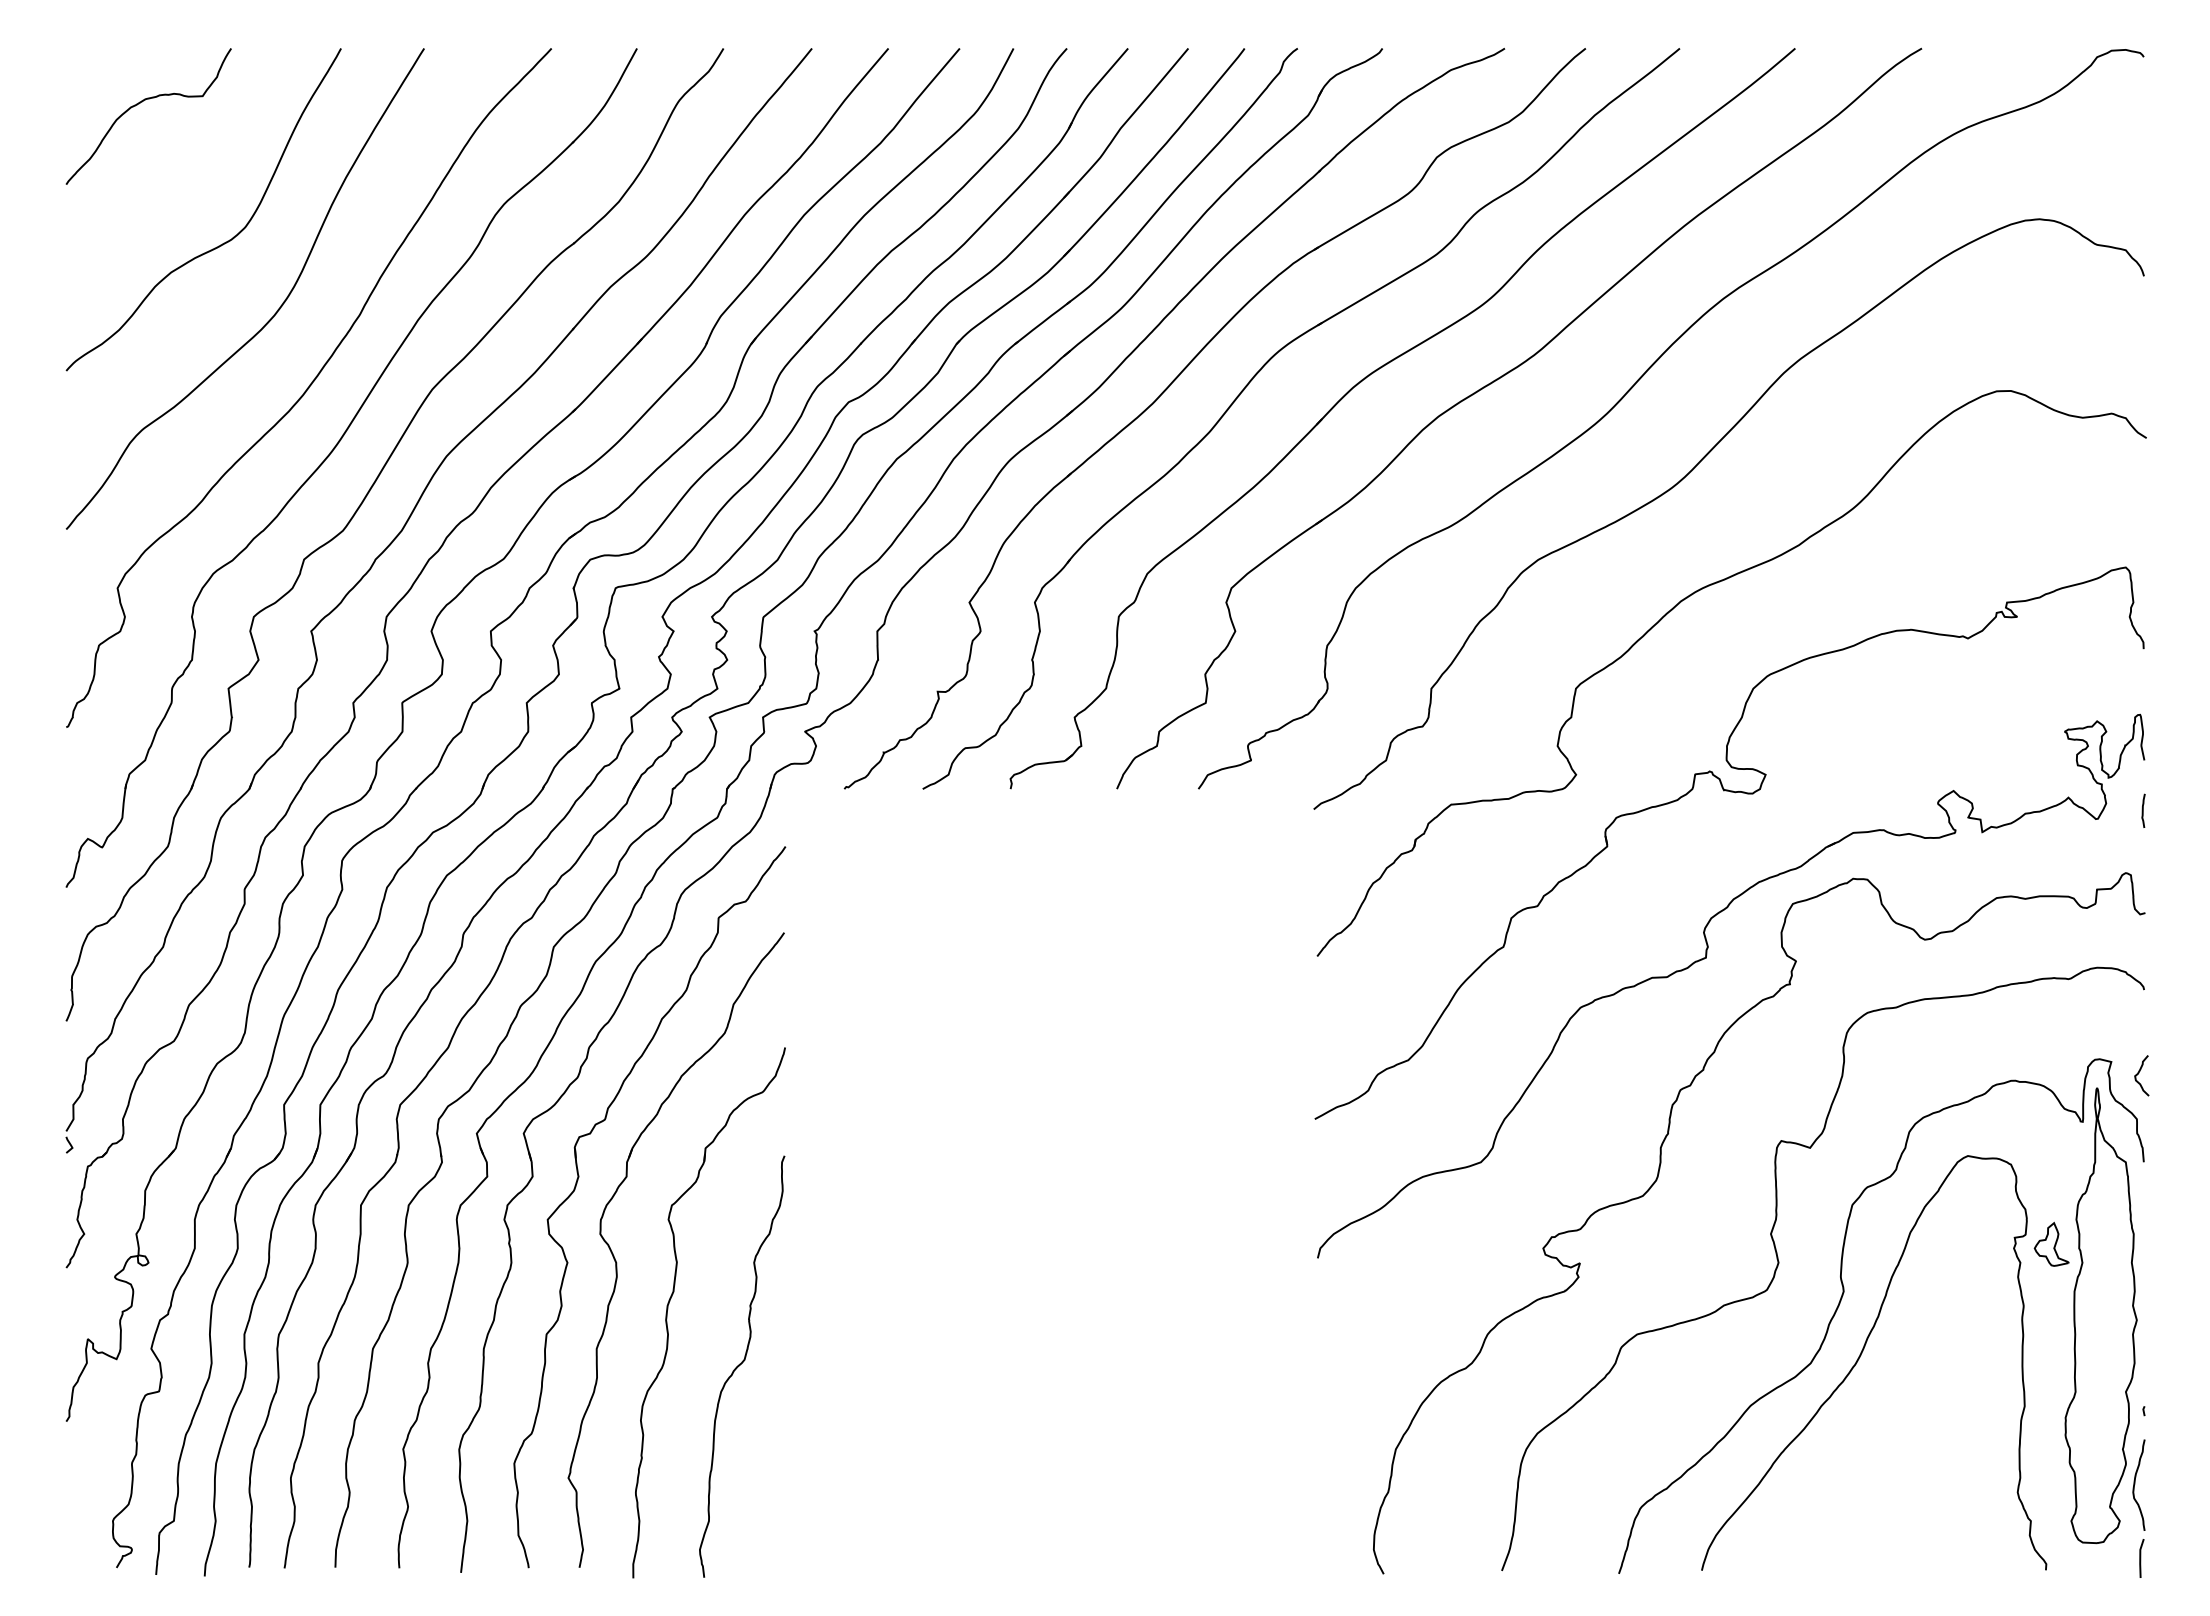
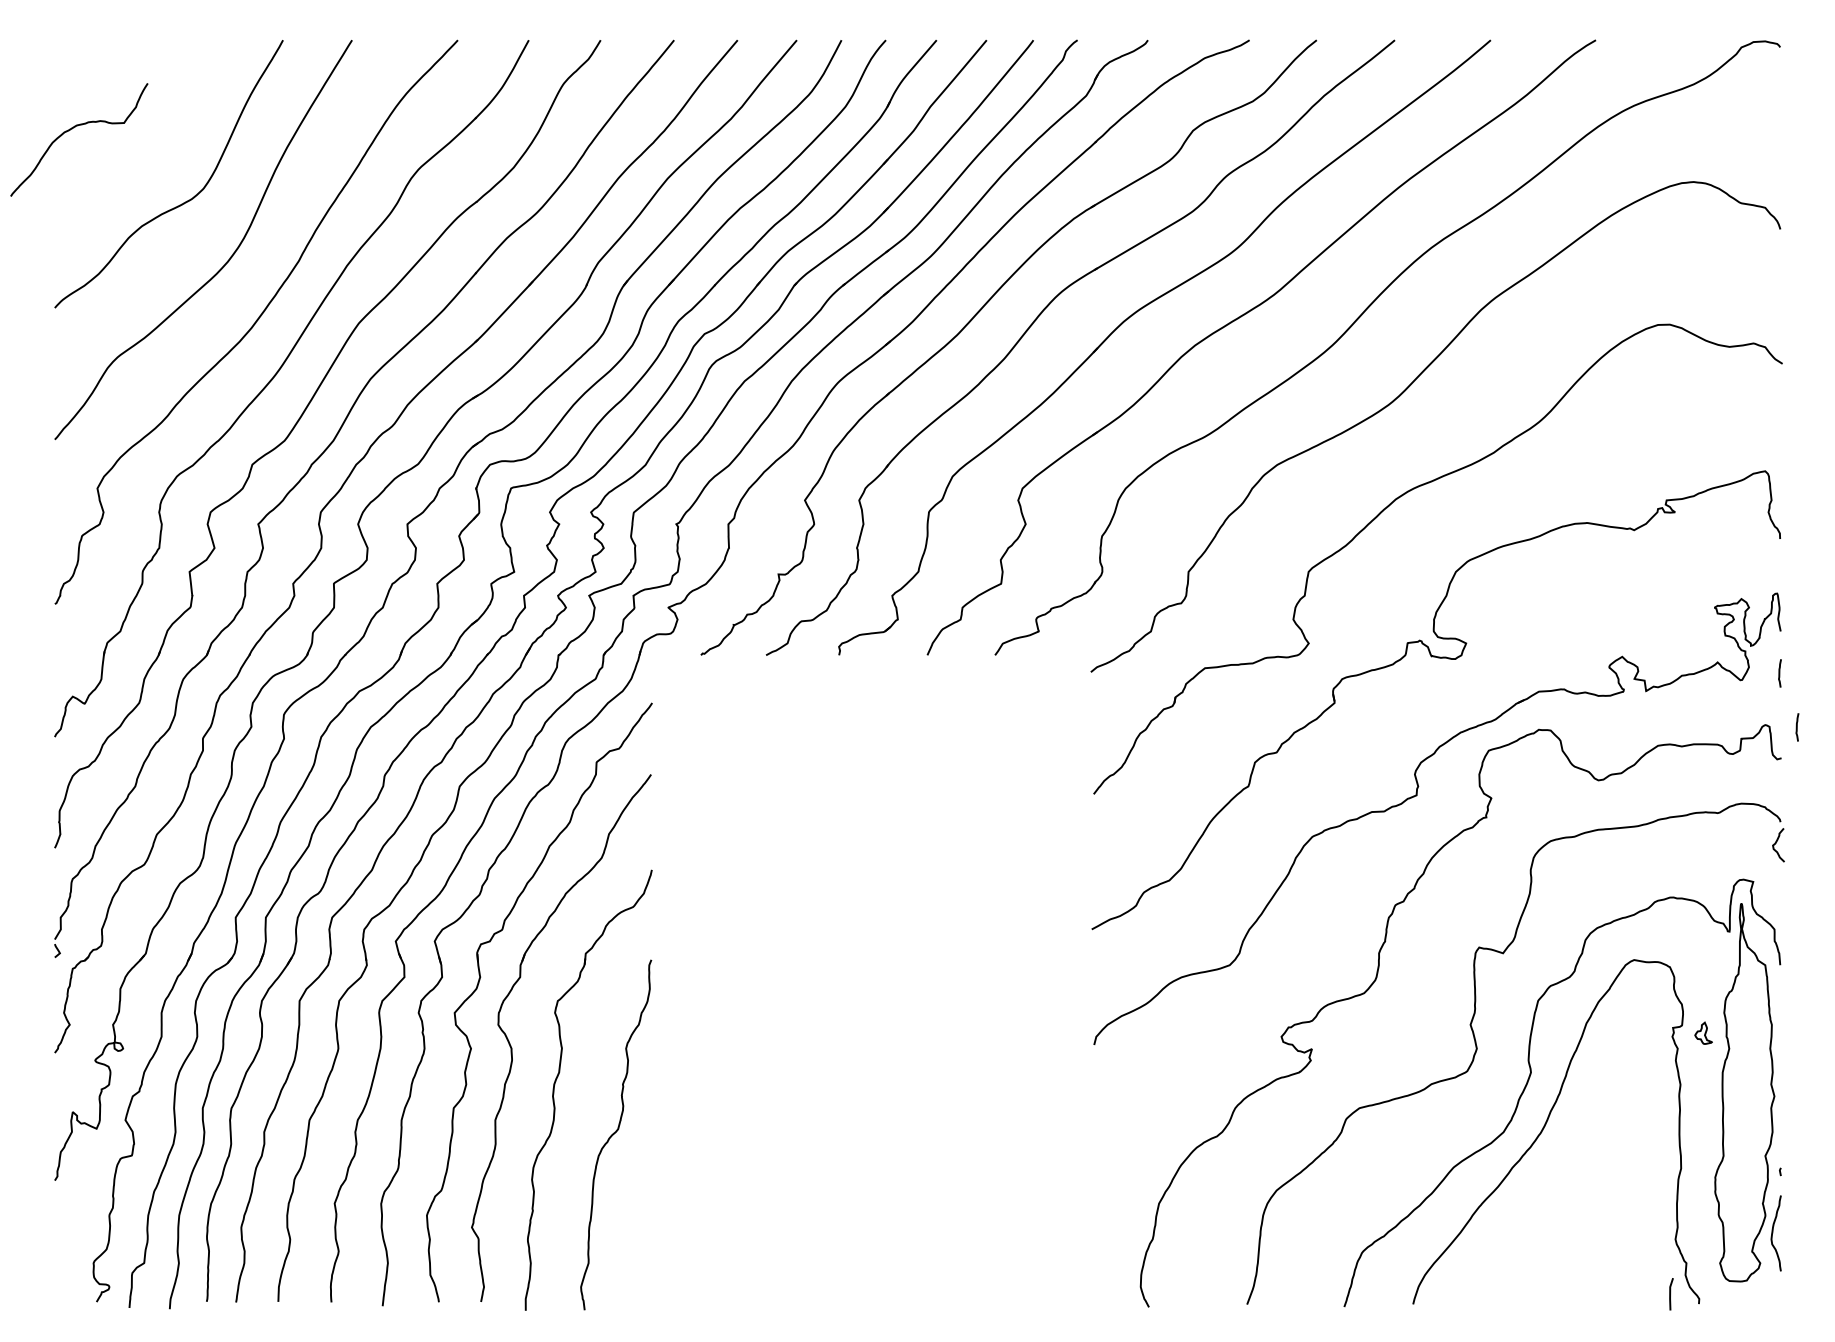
curve: (139, 104) -> (71, 129), moved
curve: (2164, 875) -> (1797, 727), added
curve: (2139, 1073) -> (1776, 843), moved
part: (2051, 1243) -> (1703, 1032), size x0.6
curve: (2141, 1558) -> (1671, 1294), moved

